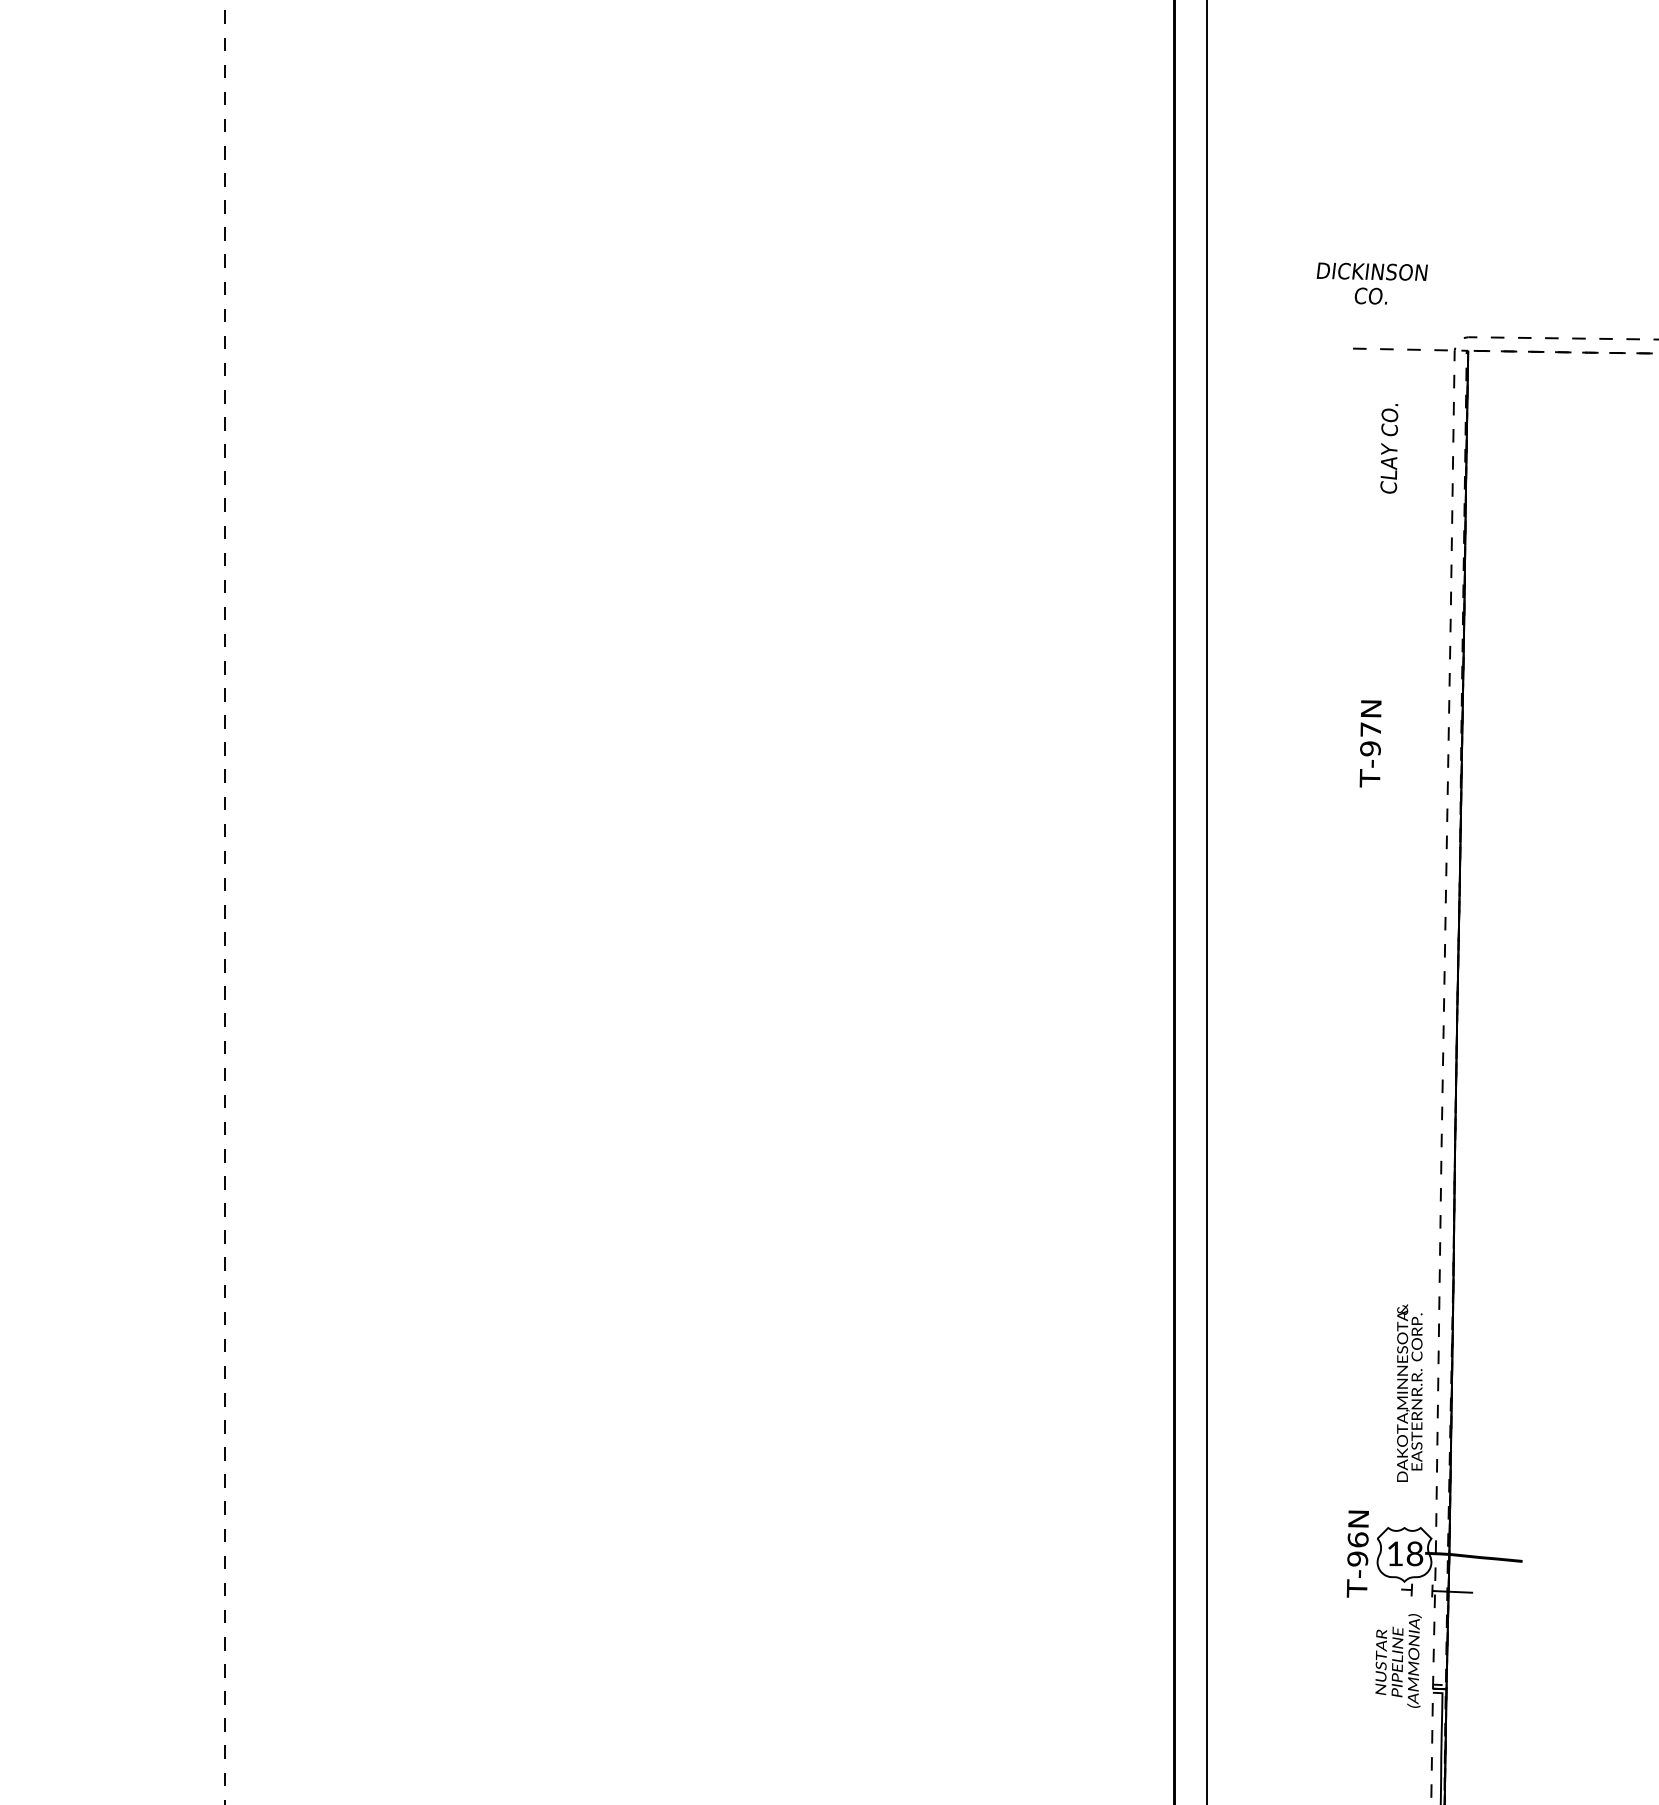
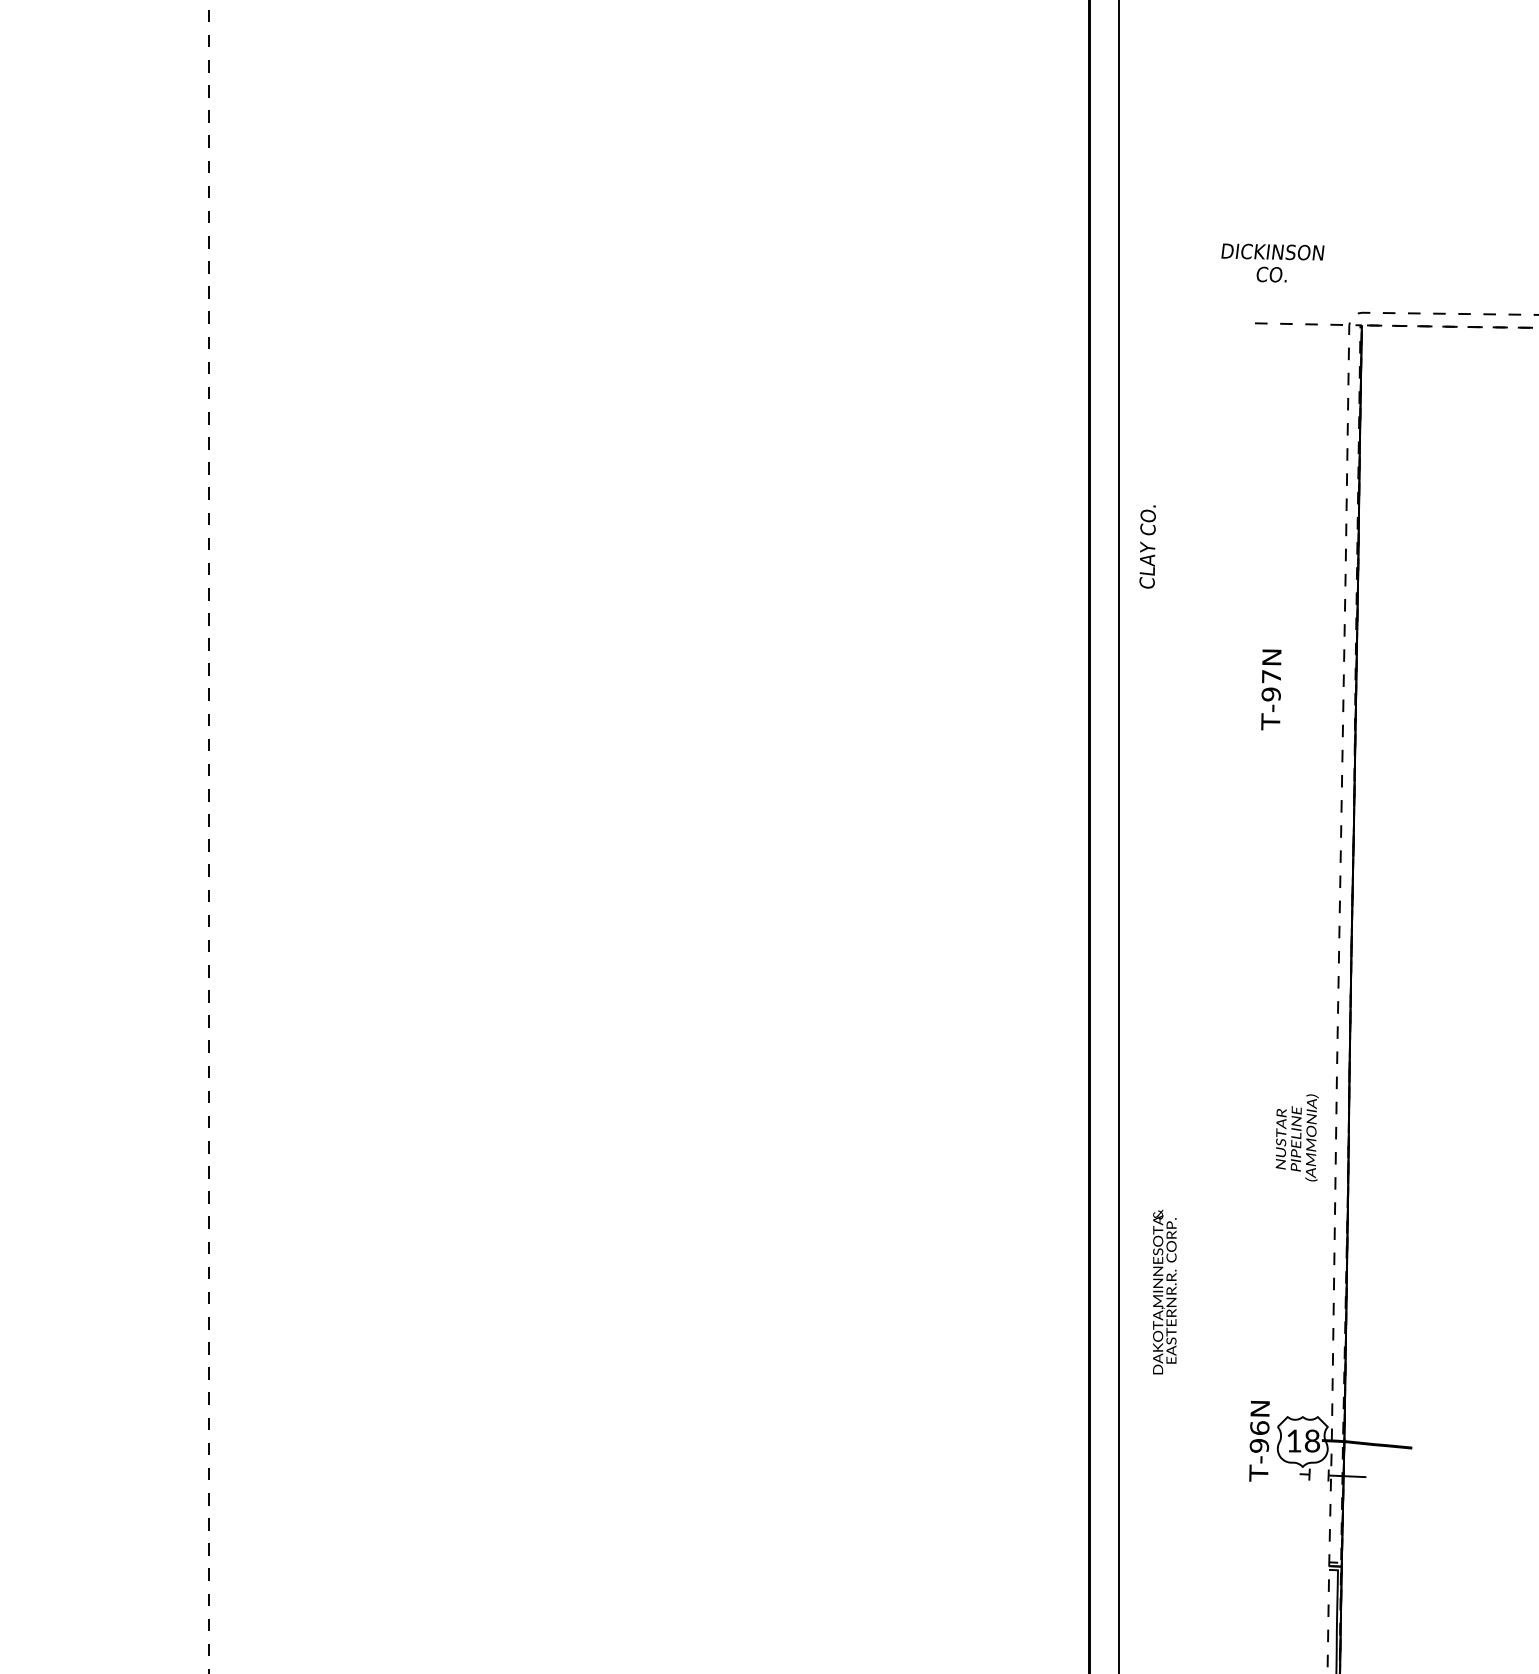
text: (1389, 448) -> (1147, 546), moved
text: (1409, 1392) -> (1164, 1291), moved
text: (1398, 1660) -> (1297, 1137), moved

